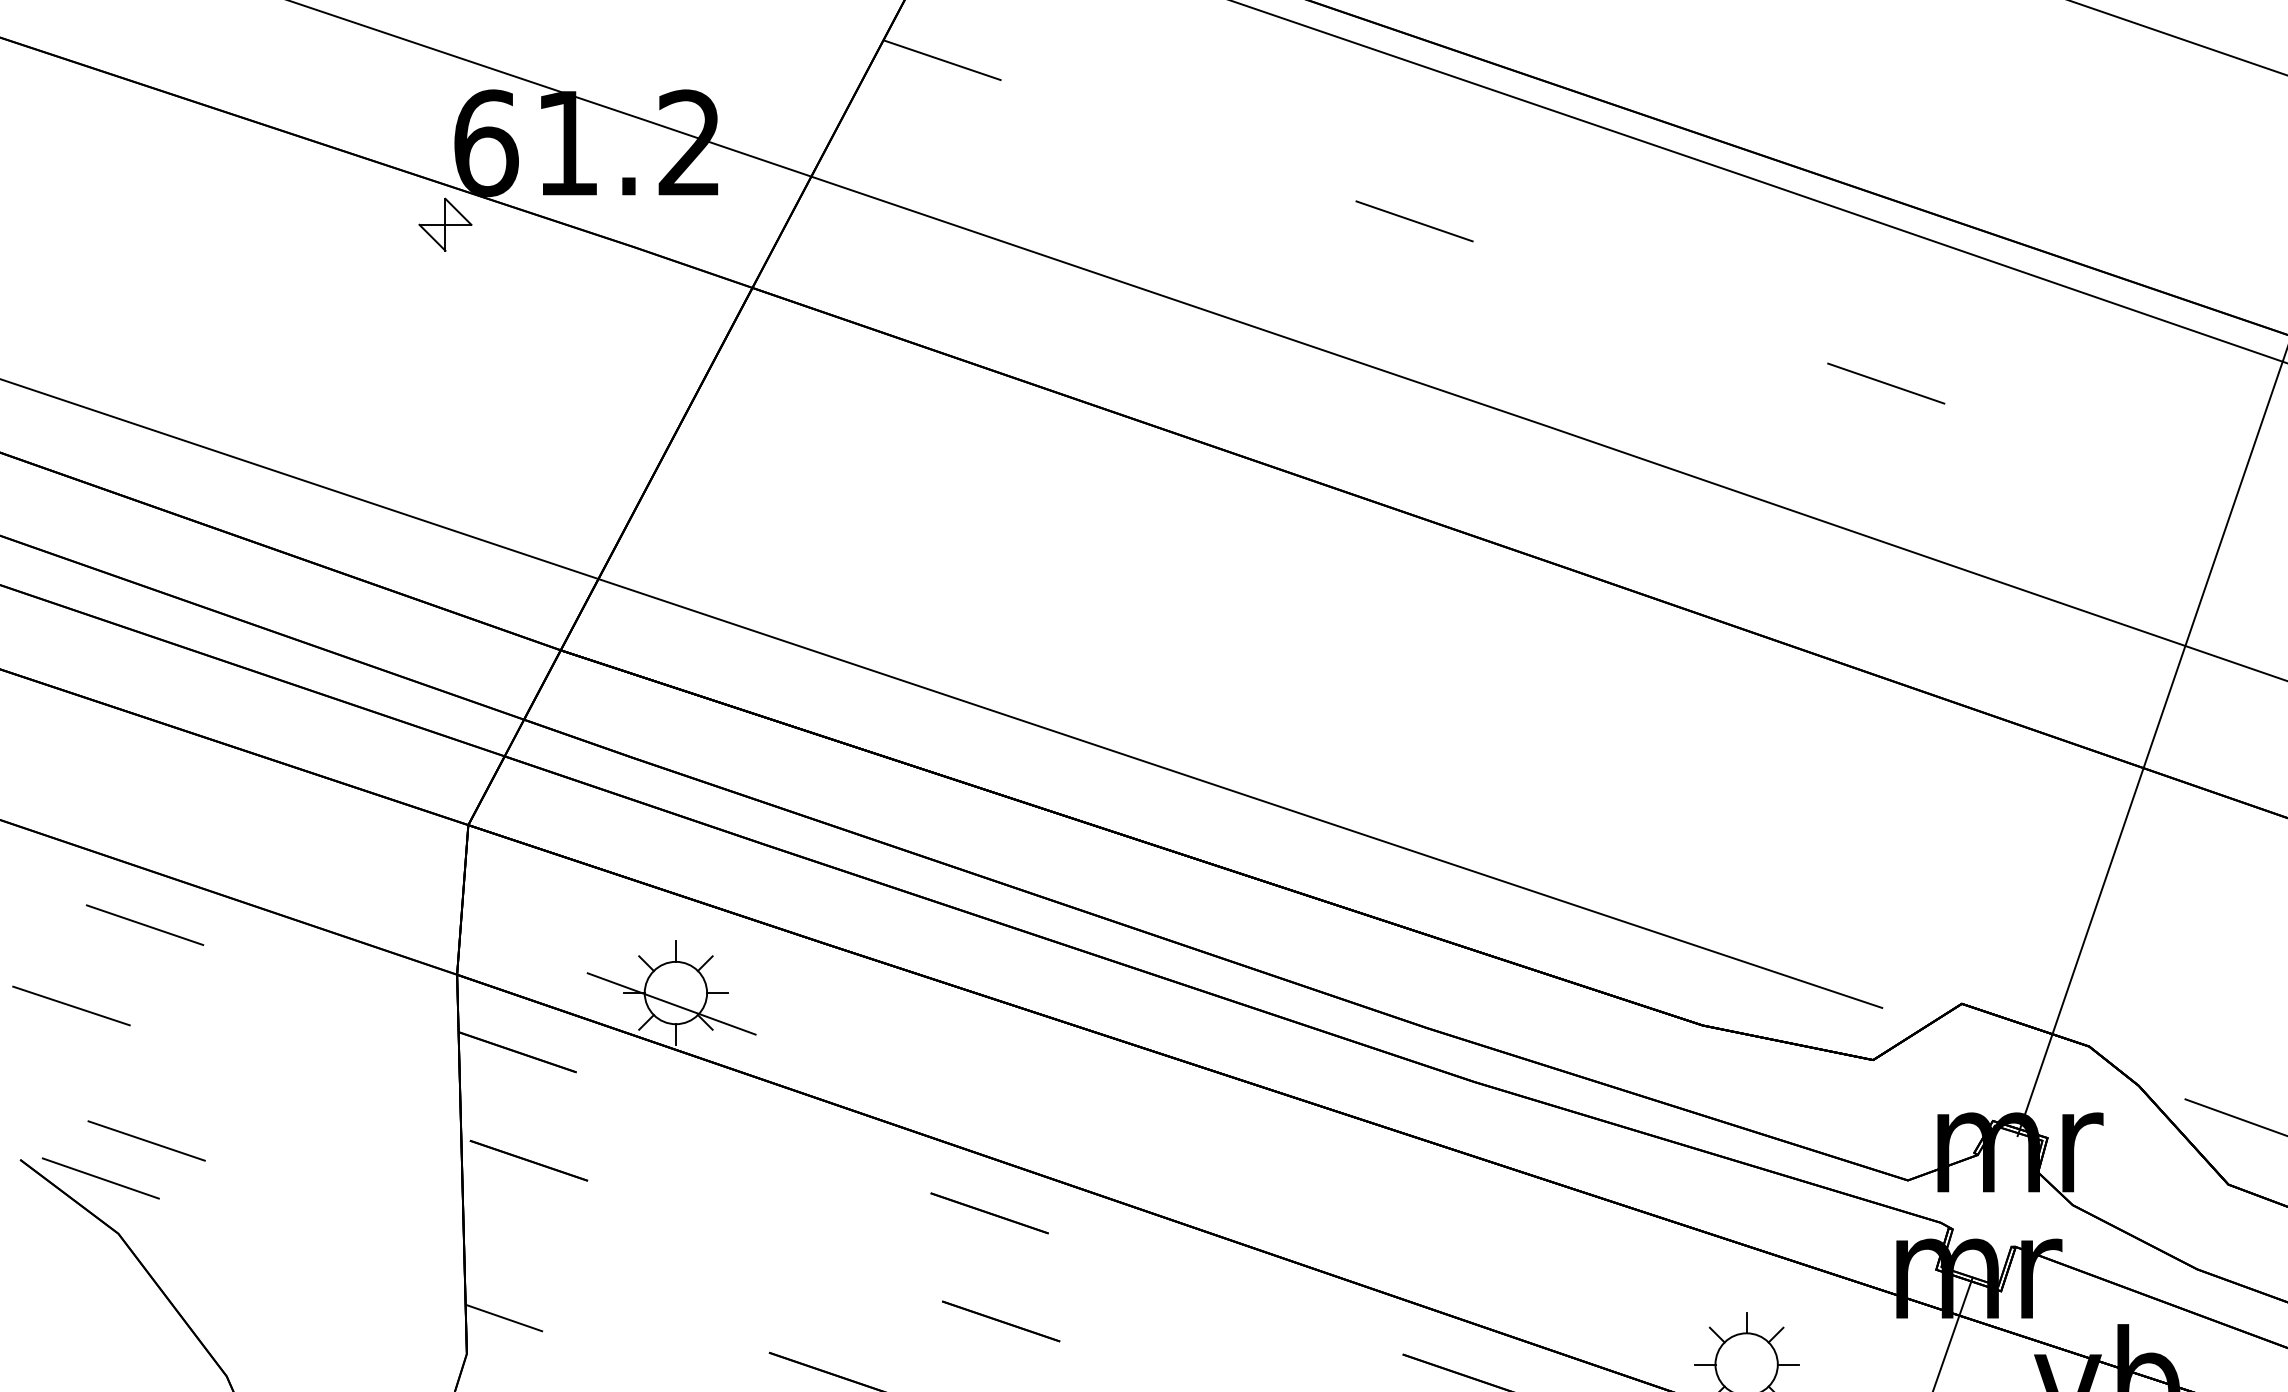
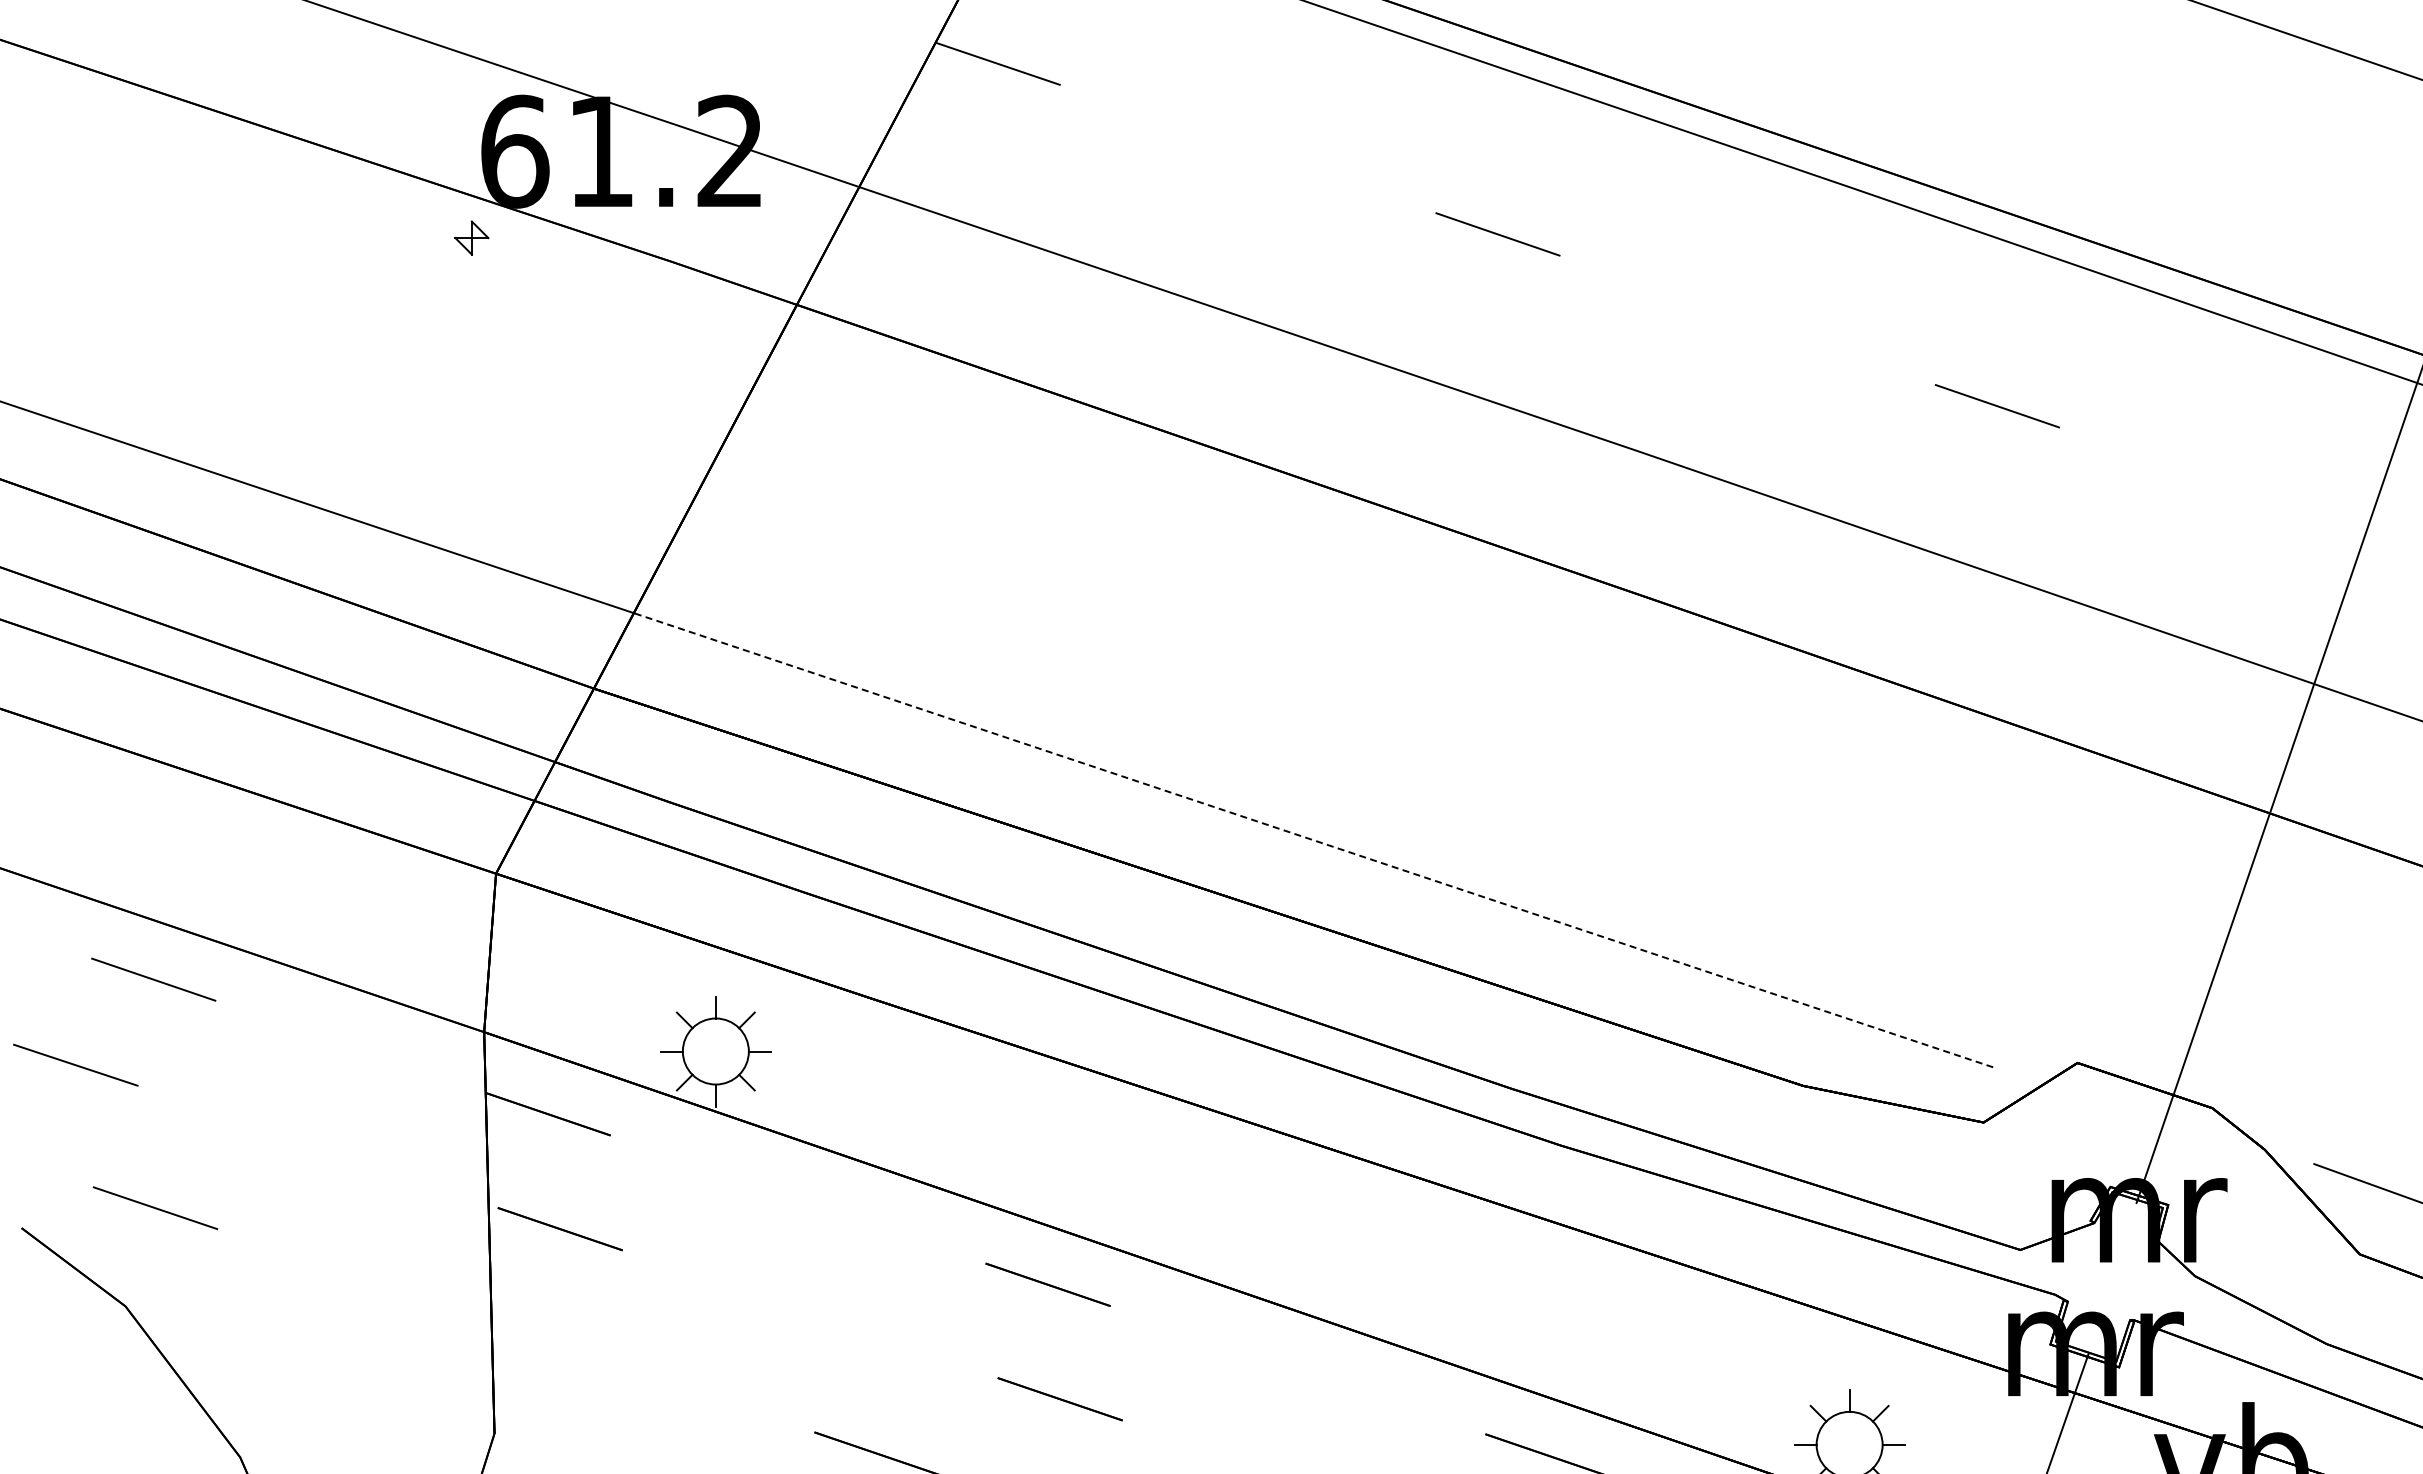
part: (445, 224) -> (471, 237), size x0.6
line: (1240, 793) -> (1313, 840), solid -> dashed
line: (671, 1003) -> (711, 1062), removed
line: (100, 1178) -> (106, 1247), removed
line: (504, 1317) -> (534, 1395), removed

